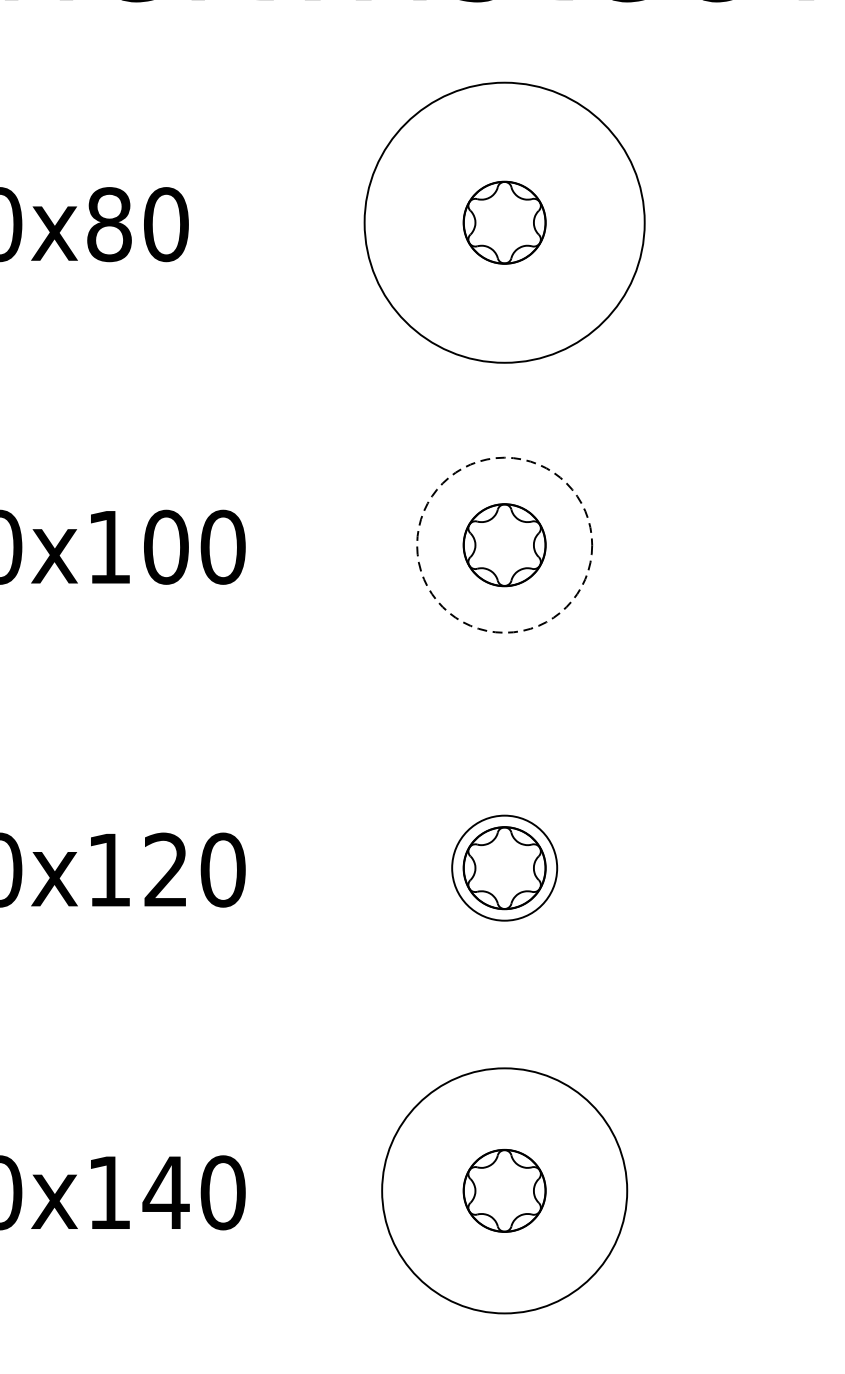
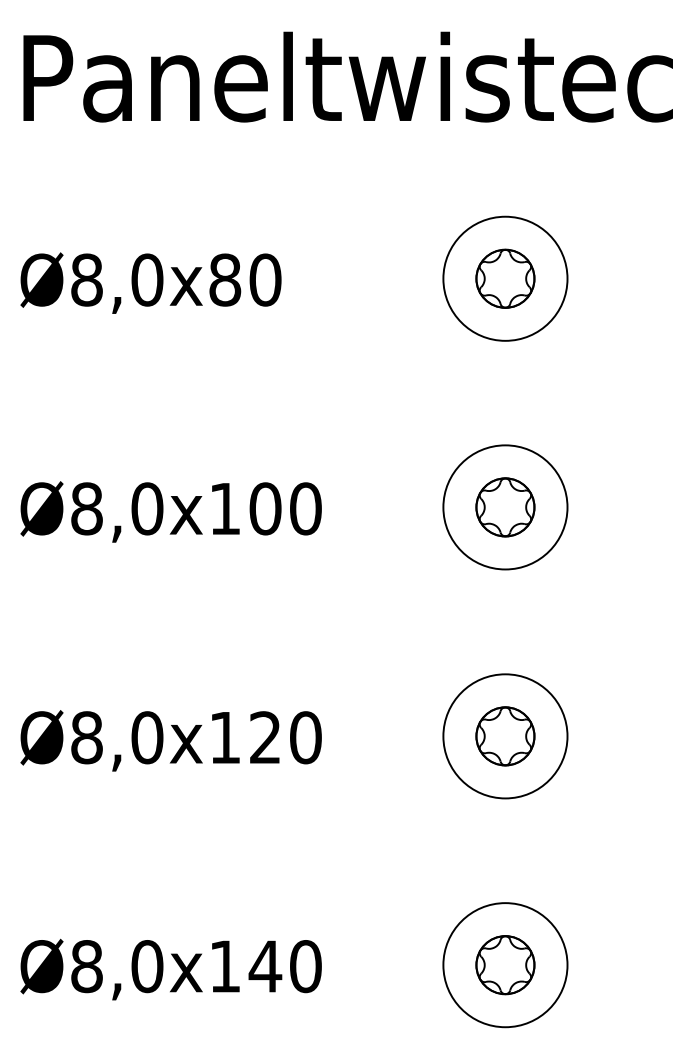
circle: (504, 222) -> (505, 278), size x0.62
circle: (504, 545) -> (505, 507), dashed -> solid
circle: (504, 868) -> (505, 736), size x1.67
circle: (504, 1191) -> (505, 965), size x0.71

